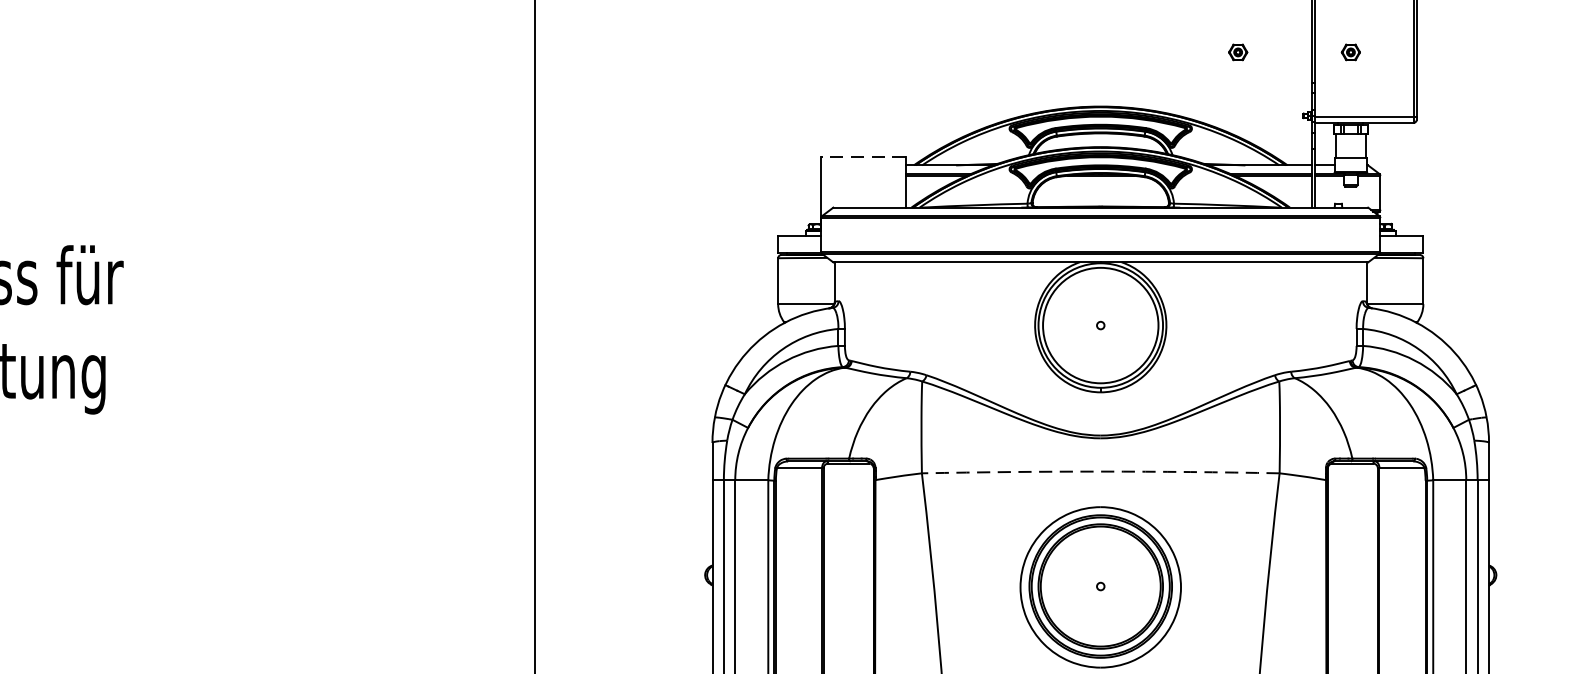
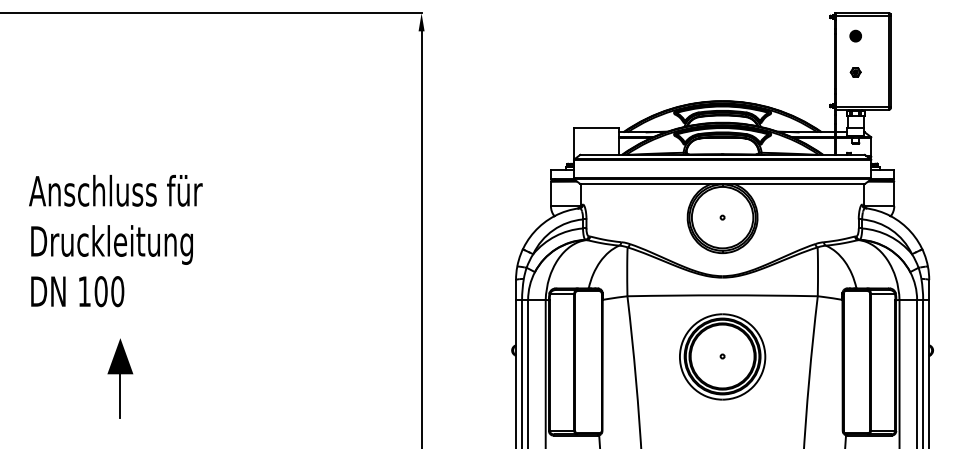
part: (1237, 52) -> (795, 72), removed
line: (863, 156) -> (596, 127), dashed -> solid
arc: (1100, 471) -> (722, 295), dashed -> solid

